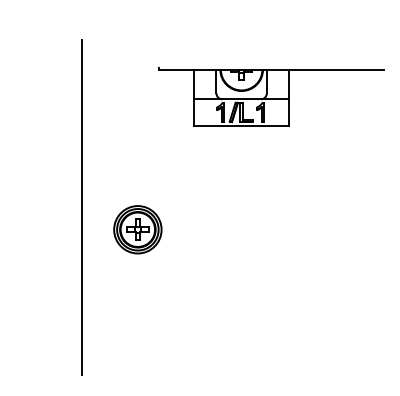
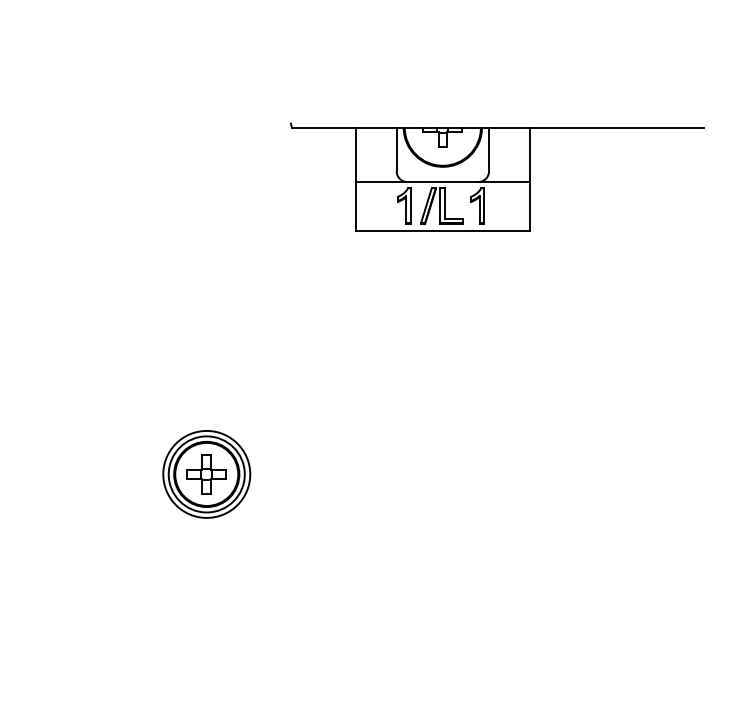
line: (81, 207) -> (149, 380), removed
part: (137, 229) -> (206, 473), moved

